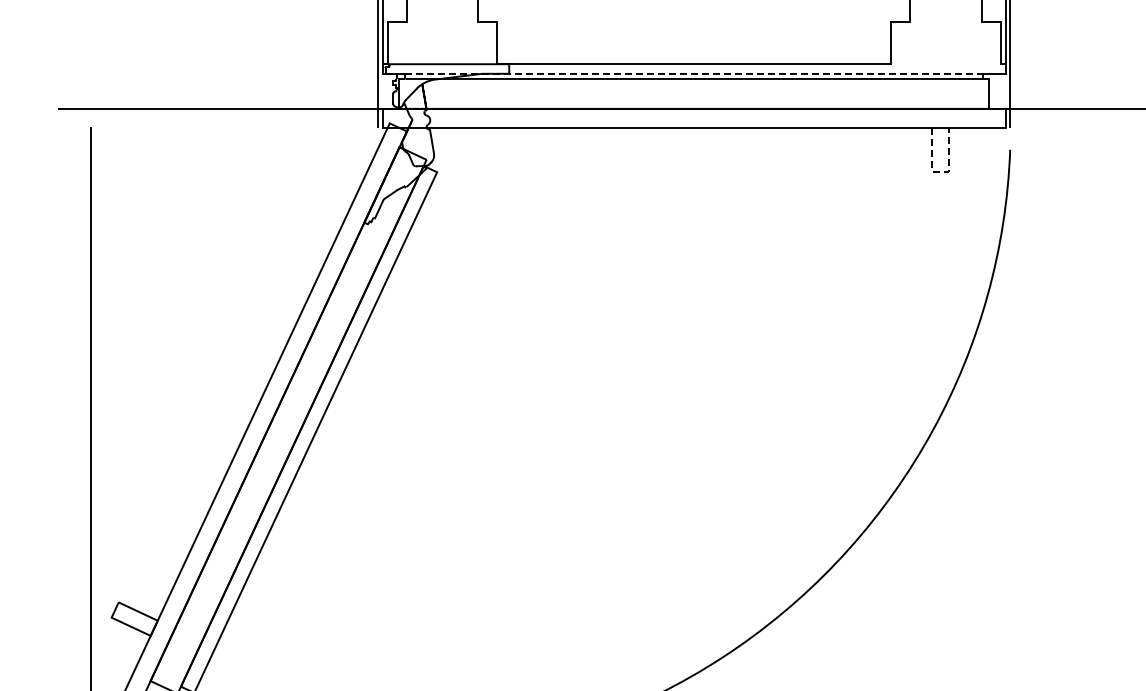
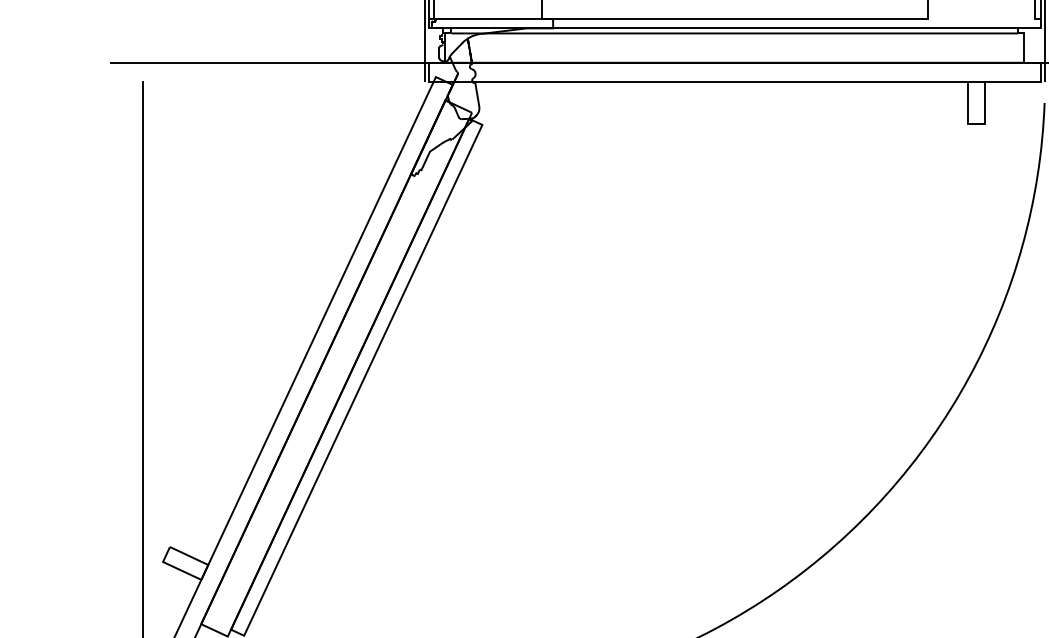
line: (694, 73) -> (734, 28), dashed -> solid
line: (941, 171) -> (977, 124), dashed -> solid

